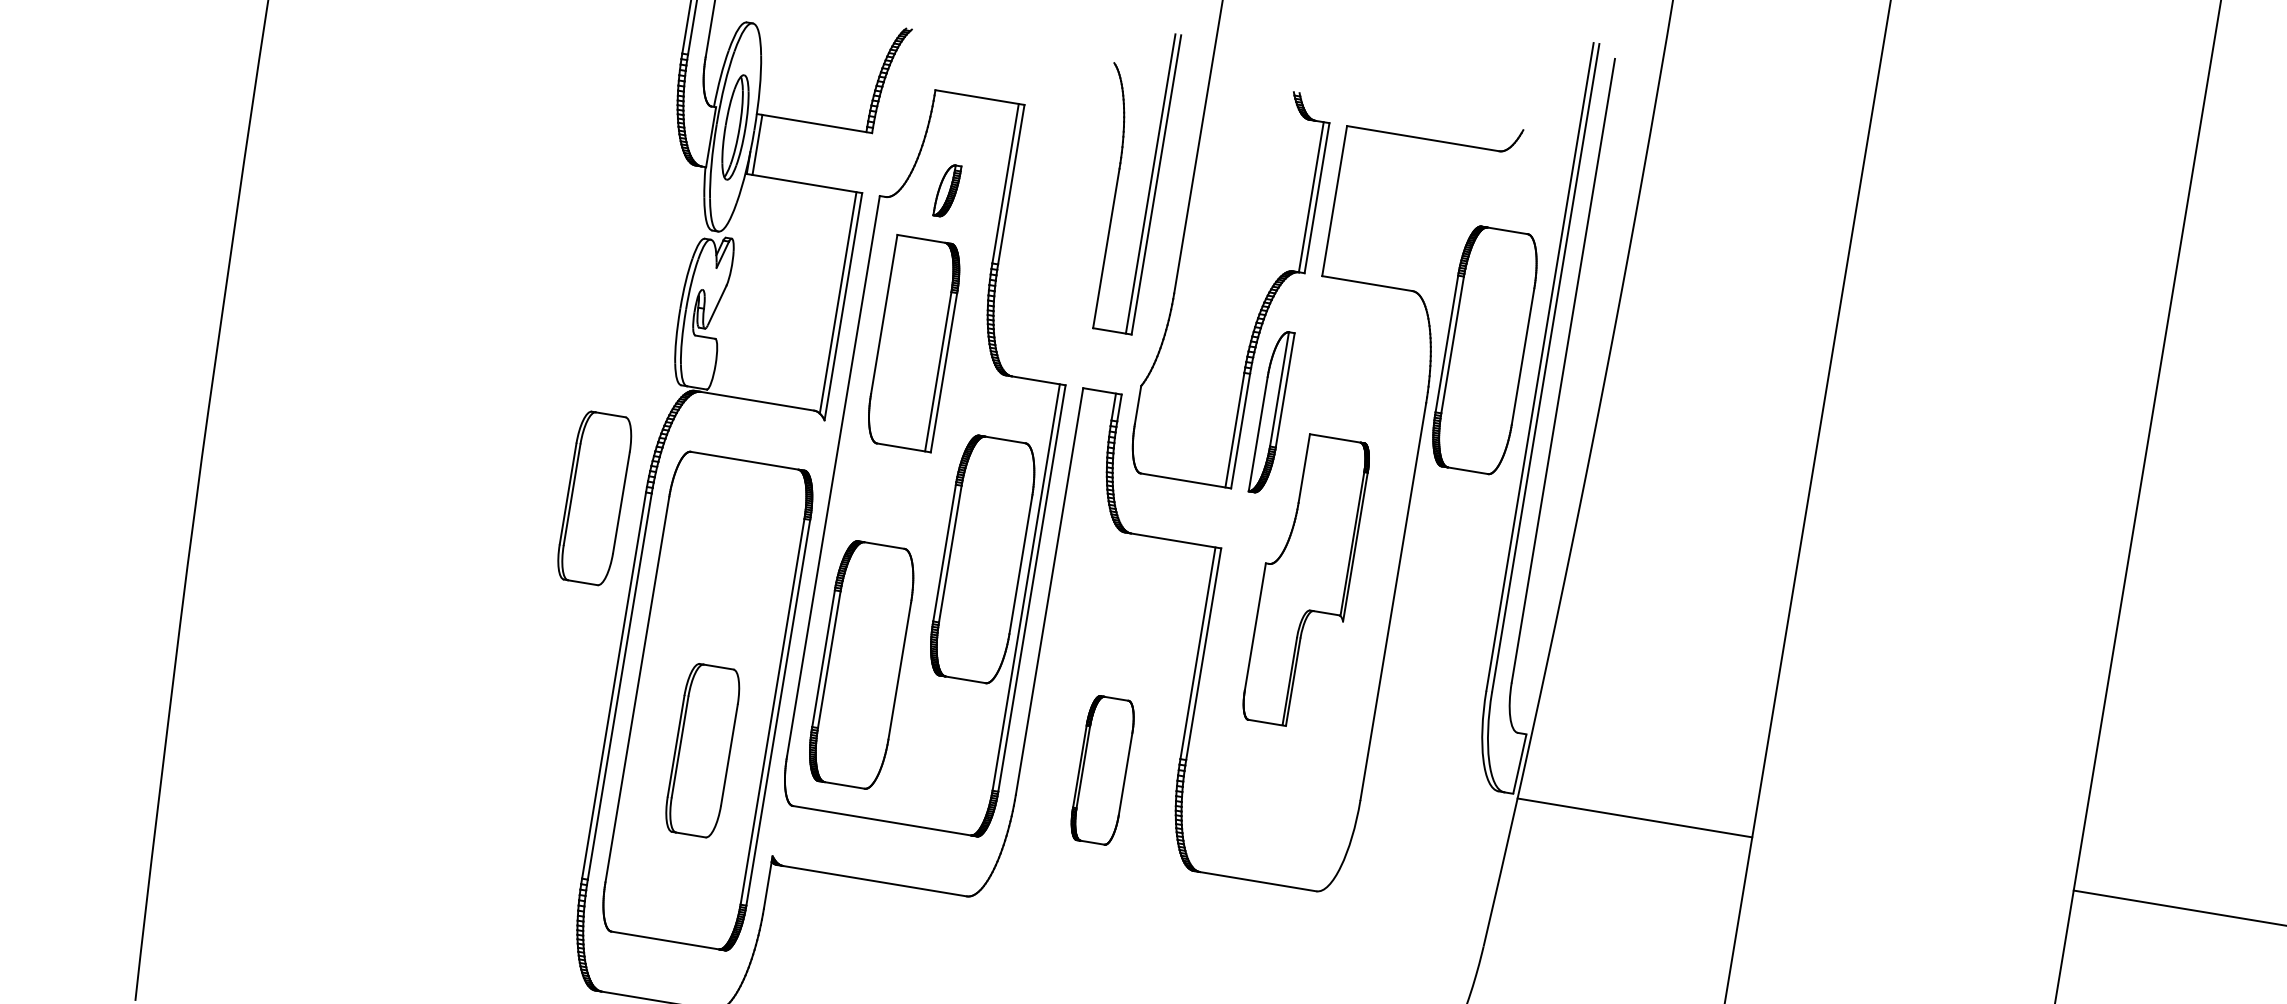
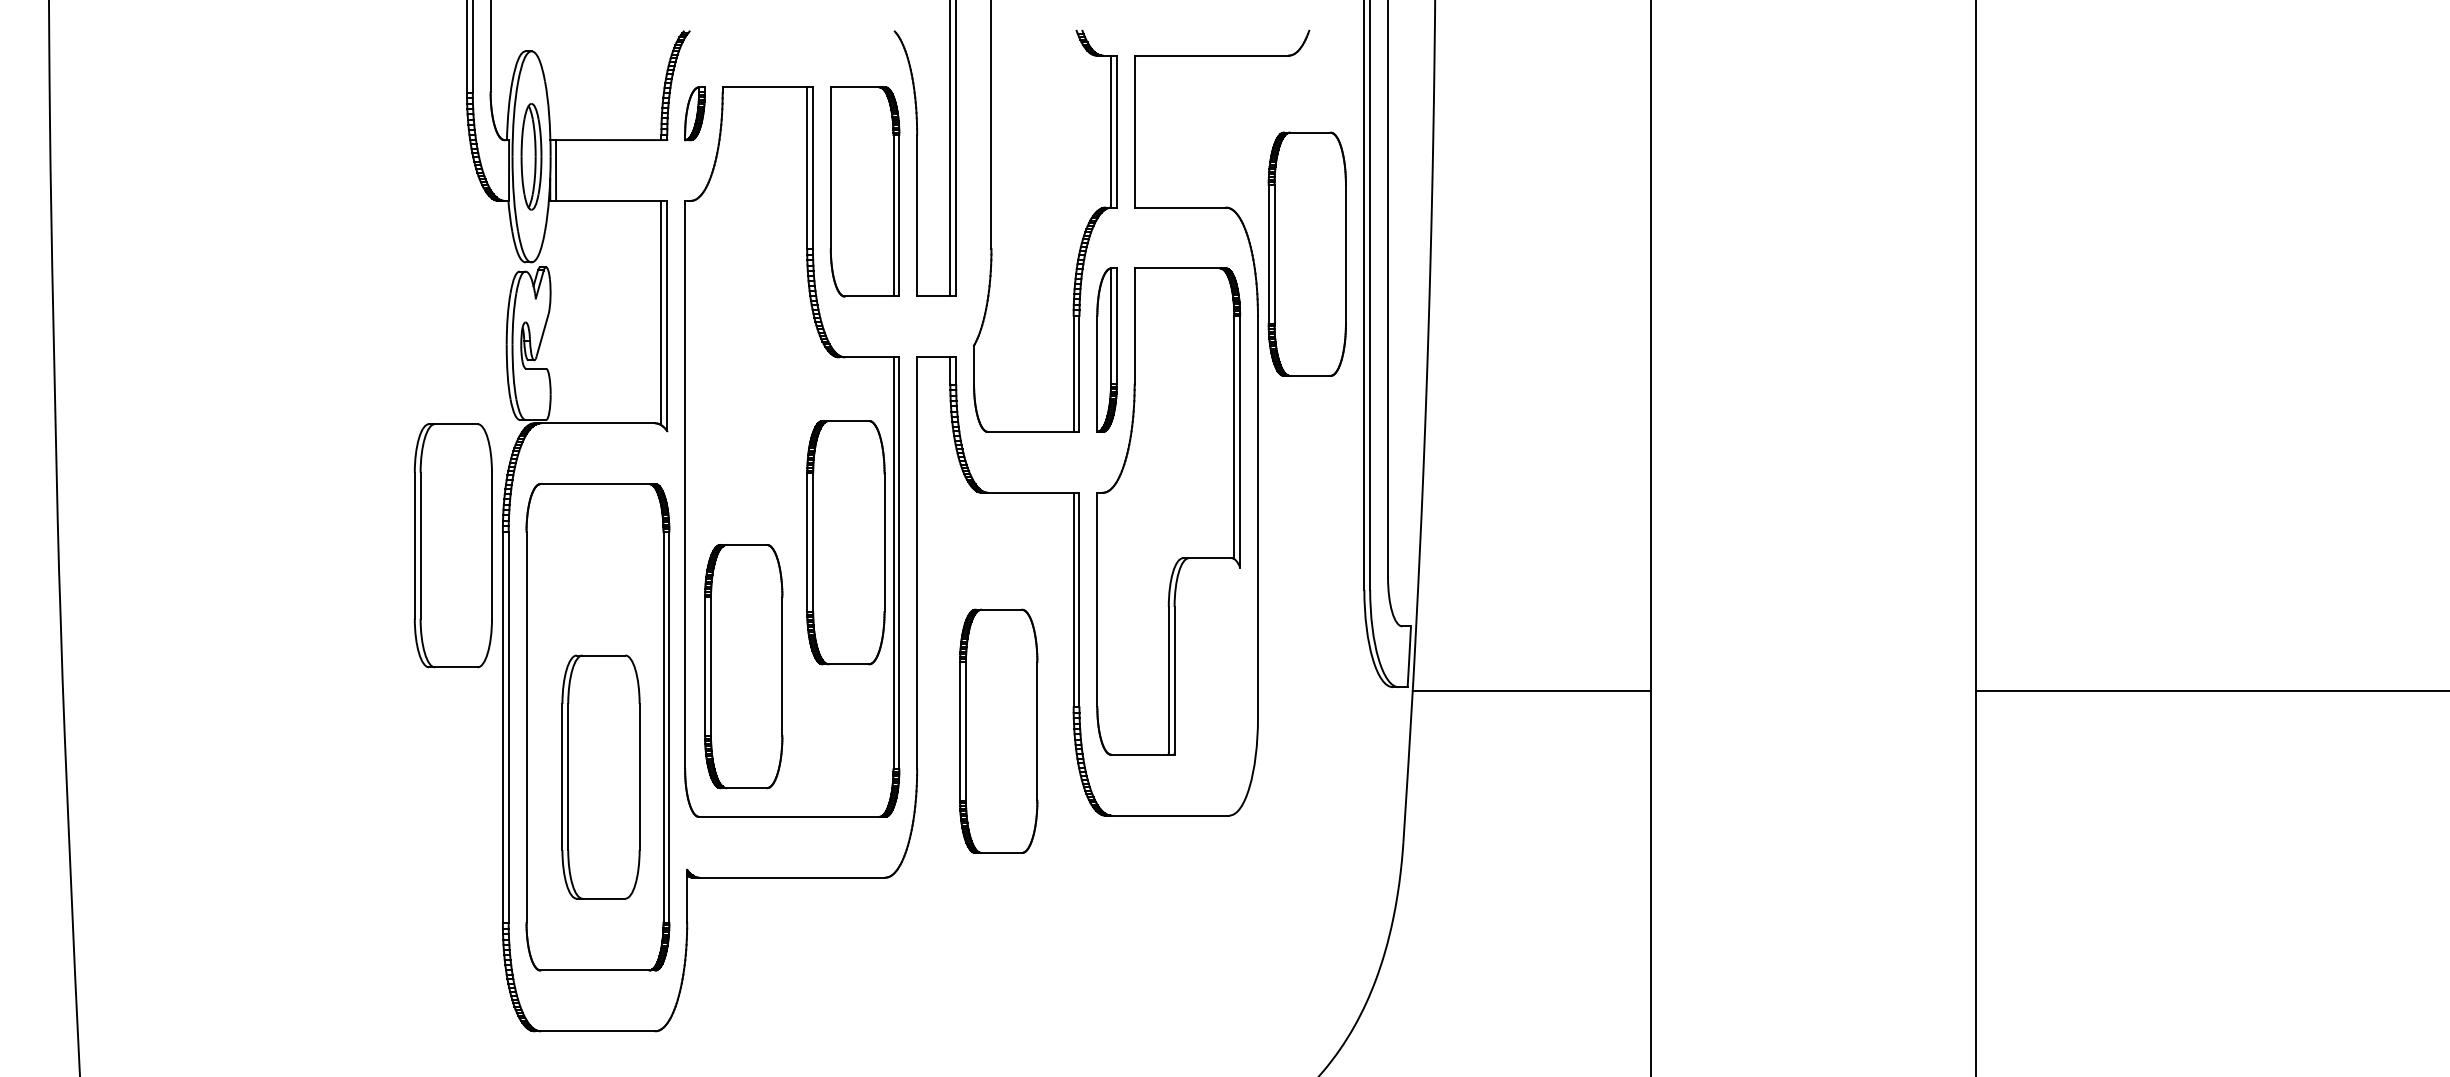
part: (947, 190) -> (694, 113), moved
part: (913, 343) -> (864, 191), moved
part: (594, 497) -> (452, 545), size x1.43
part: (1305, 581) -> (1168, 511), size x1.67
part: (702, 750) -> (600, 776), size x1.43
part: (1102, 769) -> (998, 730), size x1.67

